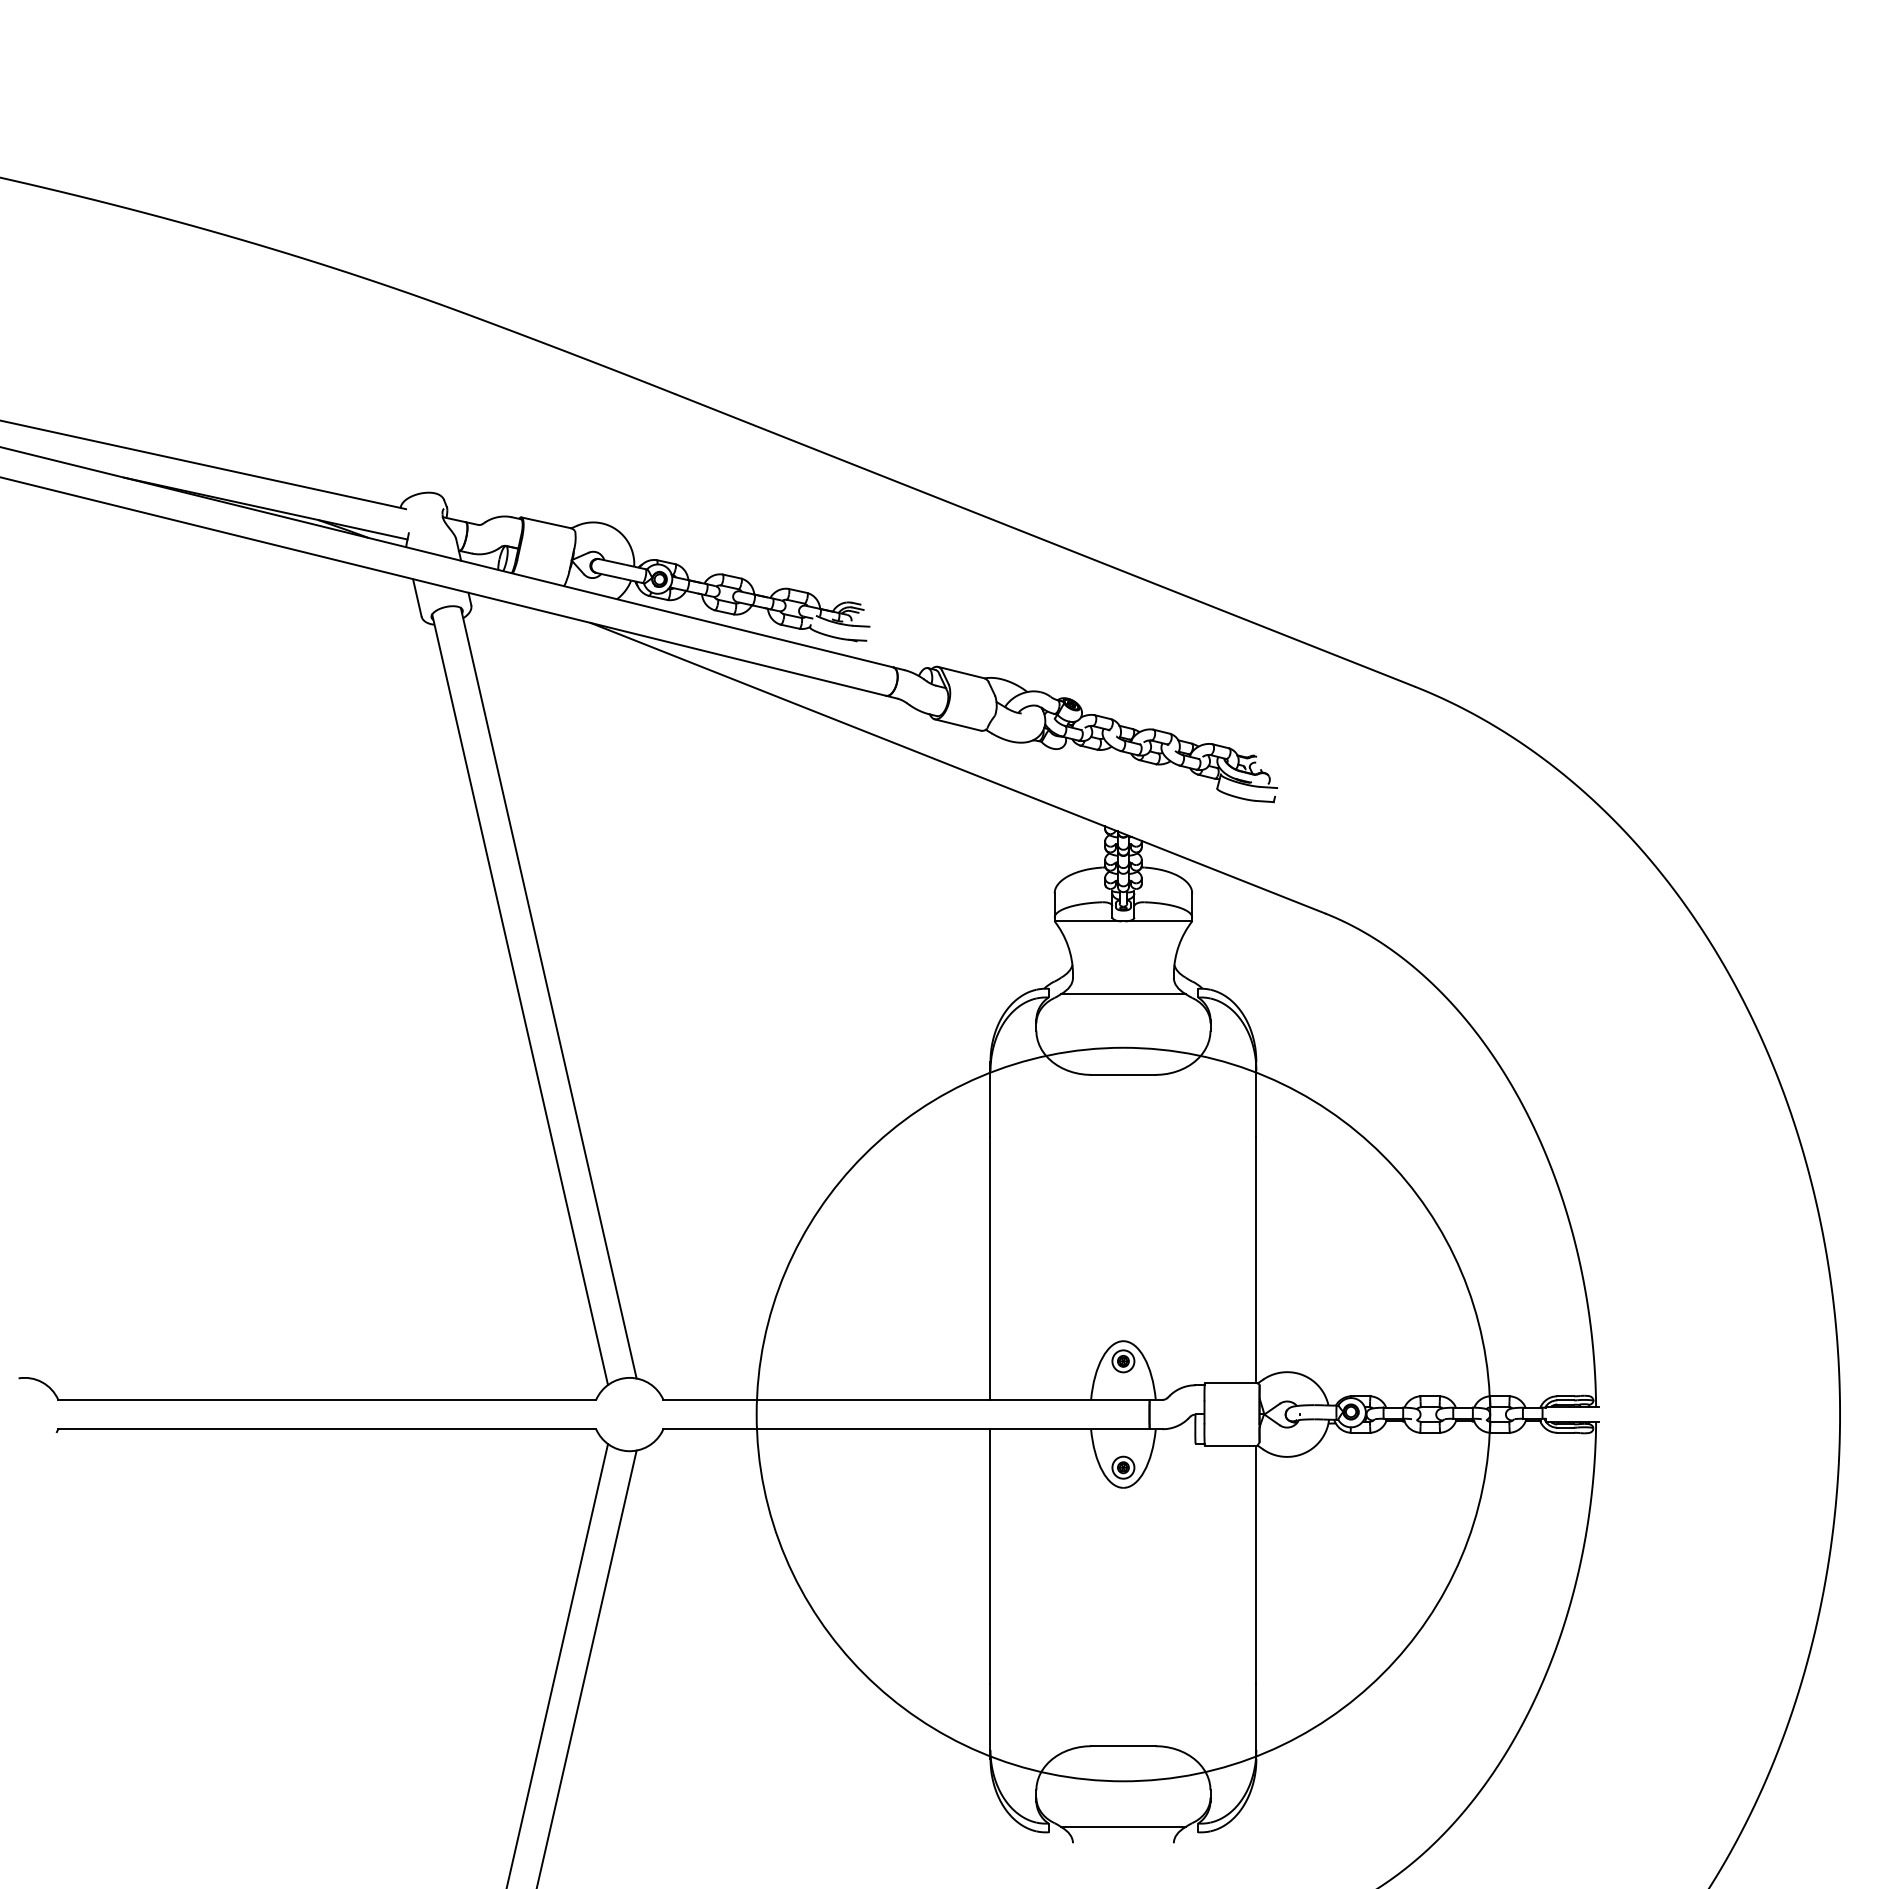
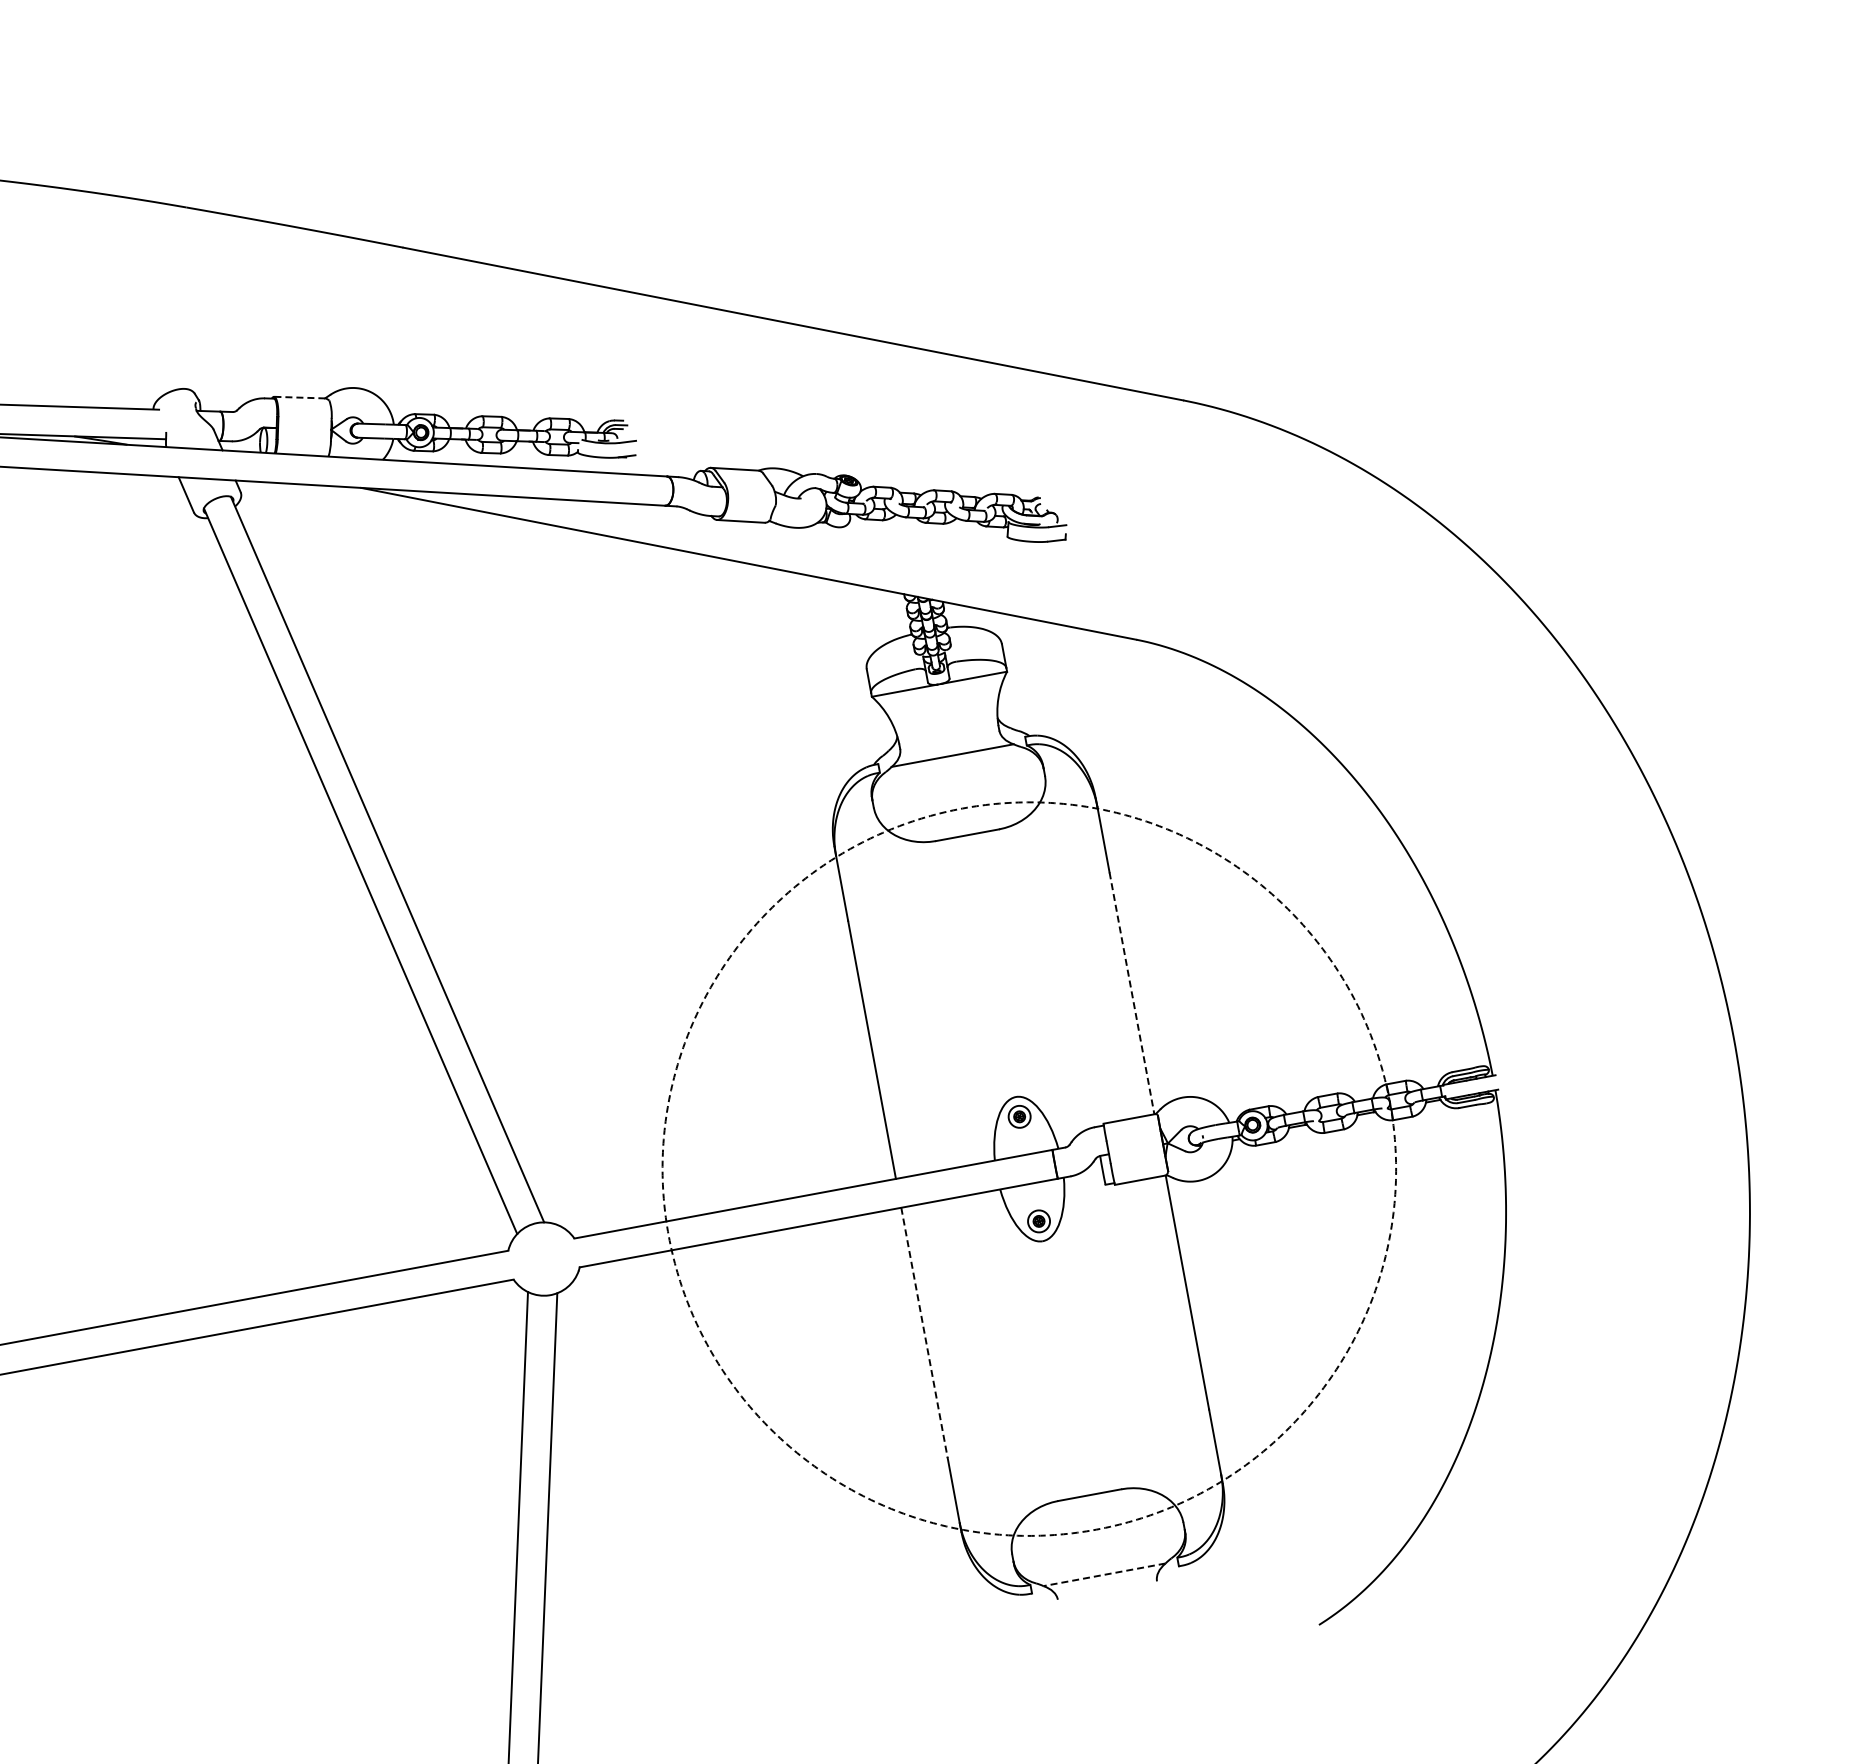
line: (546, 522) -> (299, 397), solid -> dashed
line: (1256, 1260) -> (1132, 993), solid -> dashed
circle: (1123, 1414) -> (1029, 1169), solid -> dashed
line: (990, 1556) -> (924, 1332), solid -> dashed
line: (1122, 1827) -> (1103, 1575), solid -> dashed

